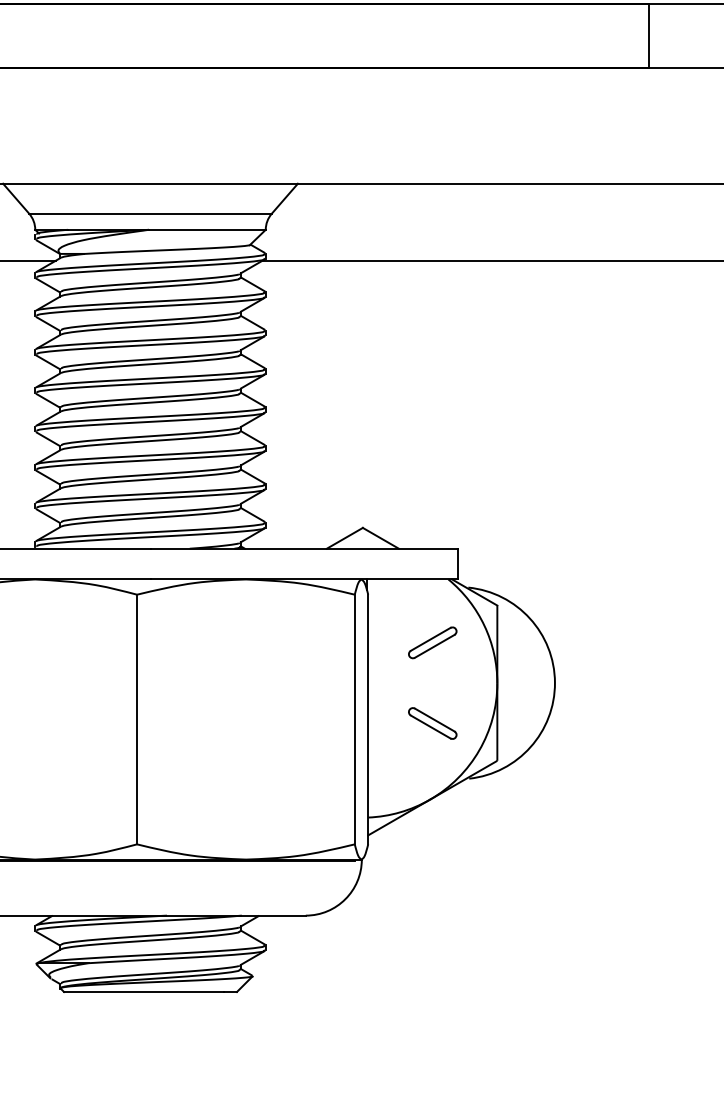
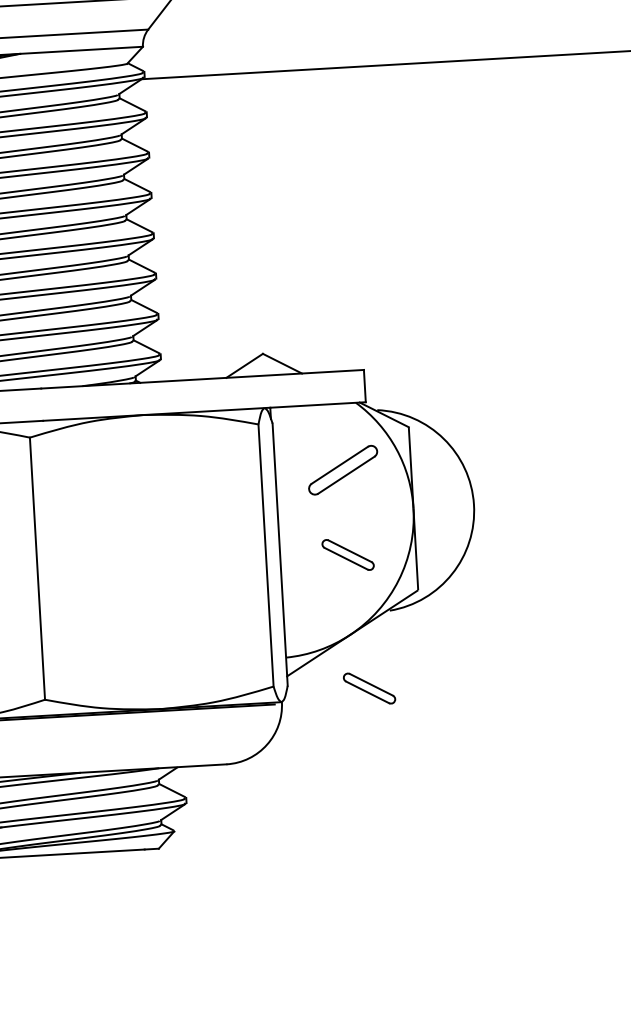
part: (432, 642) -> (342, 469), size x1.4
part: (445, 851) -> (369, 688), added

